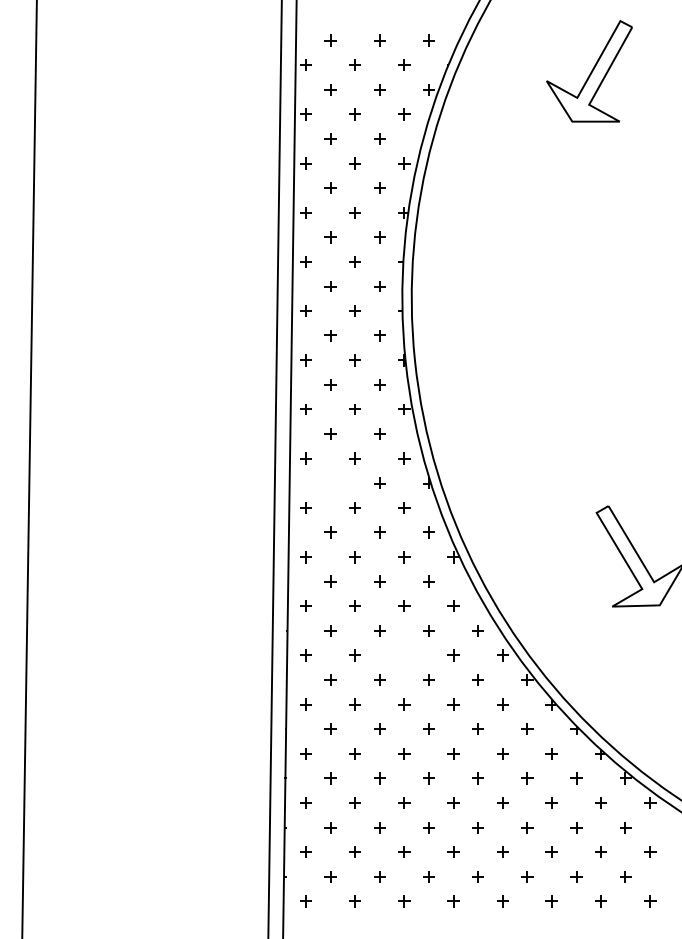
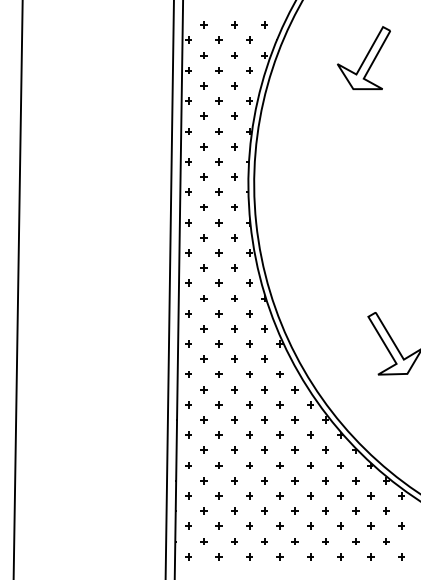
part: (588, 70) -> (363, 57), moved
part: (329, 483) -> (203, 298), added
part: (404, 654) -> (249, 404), added

